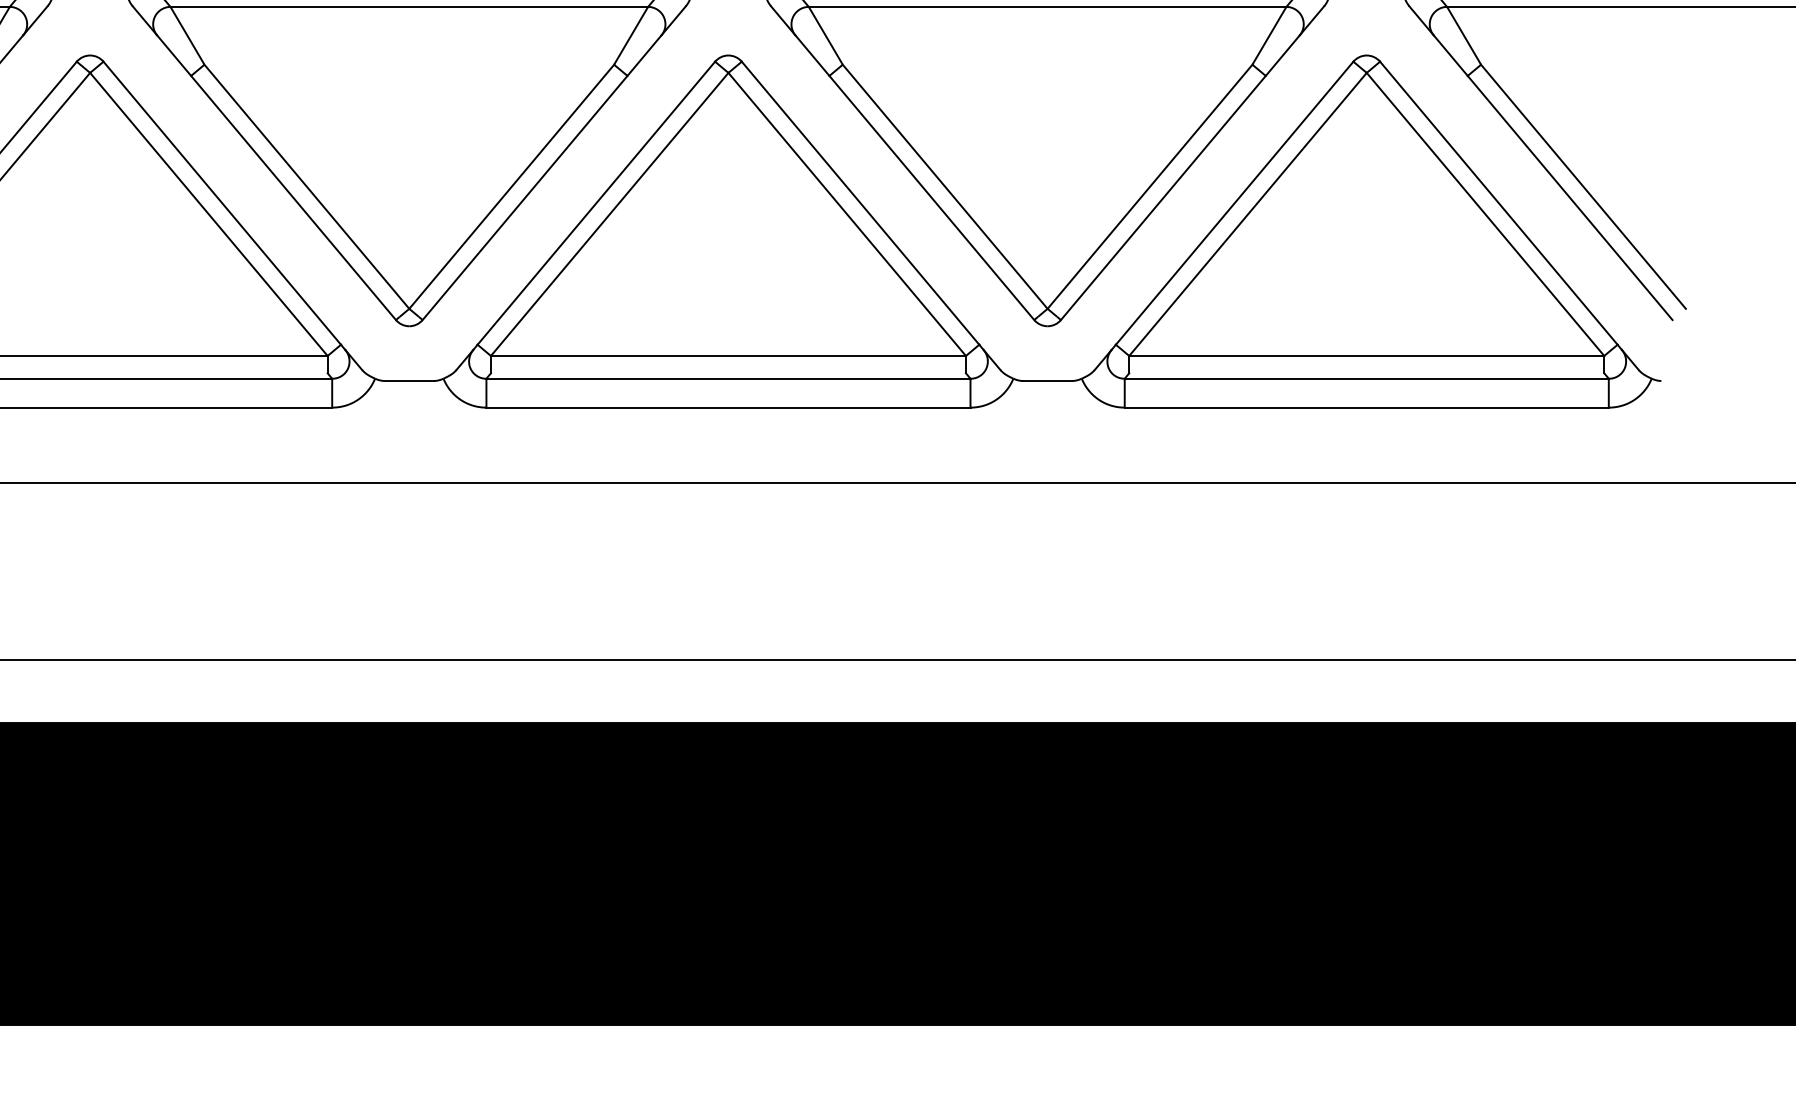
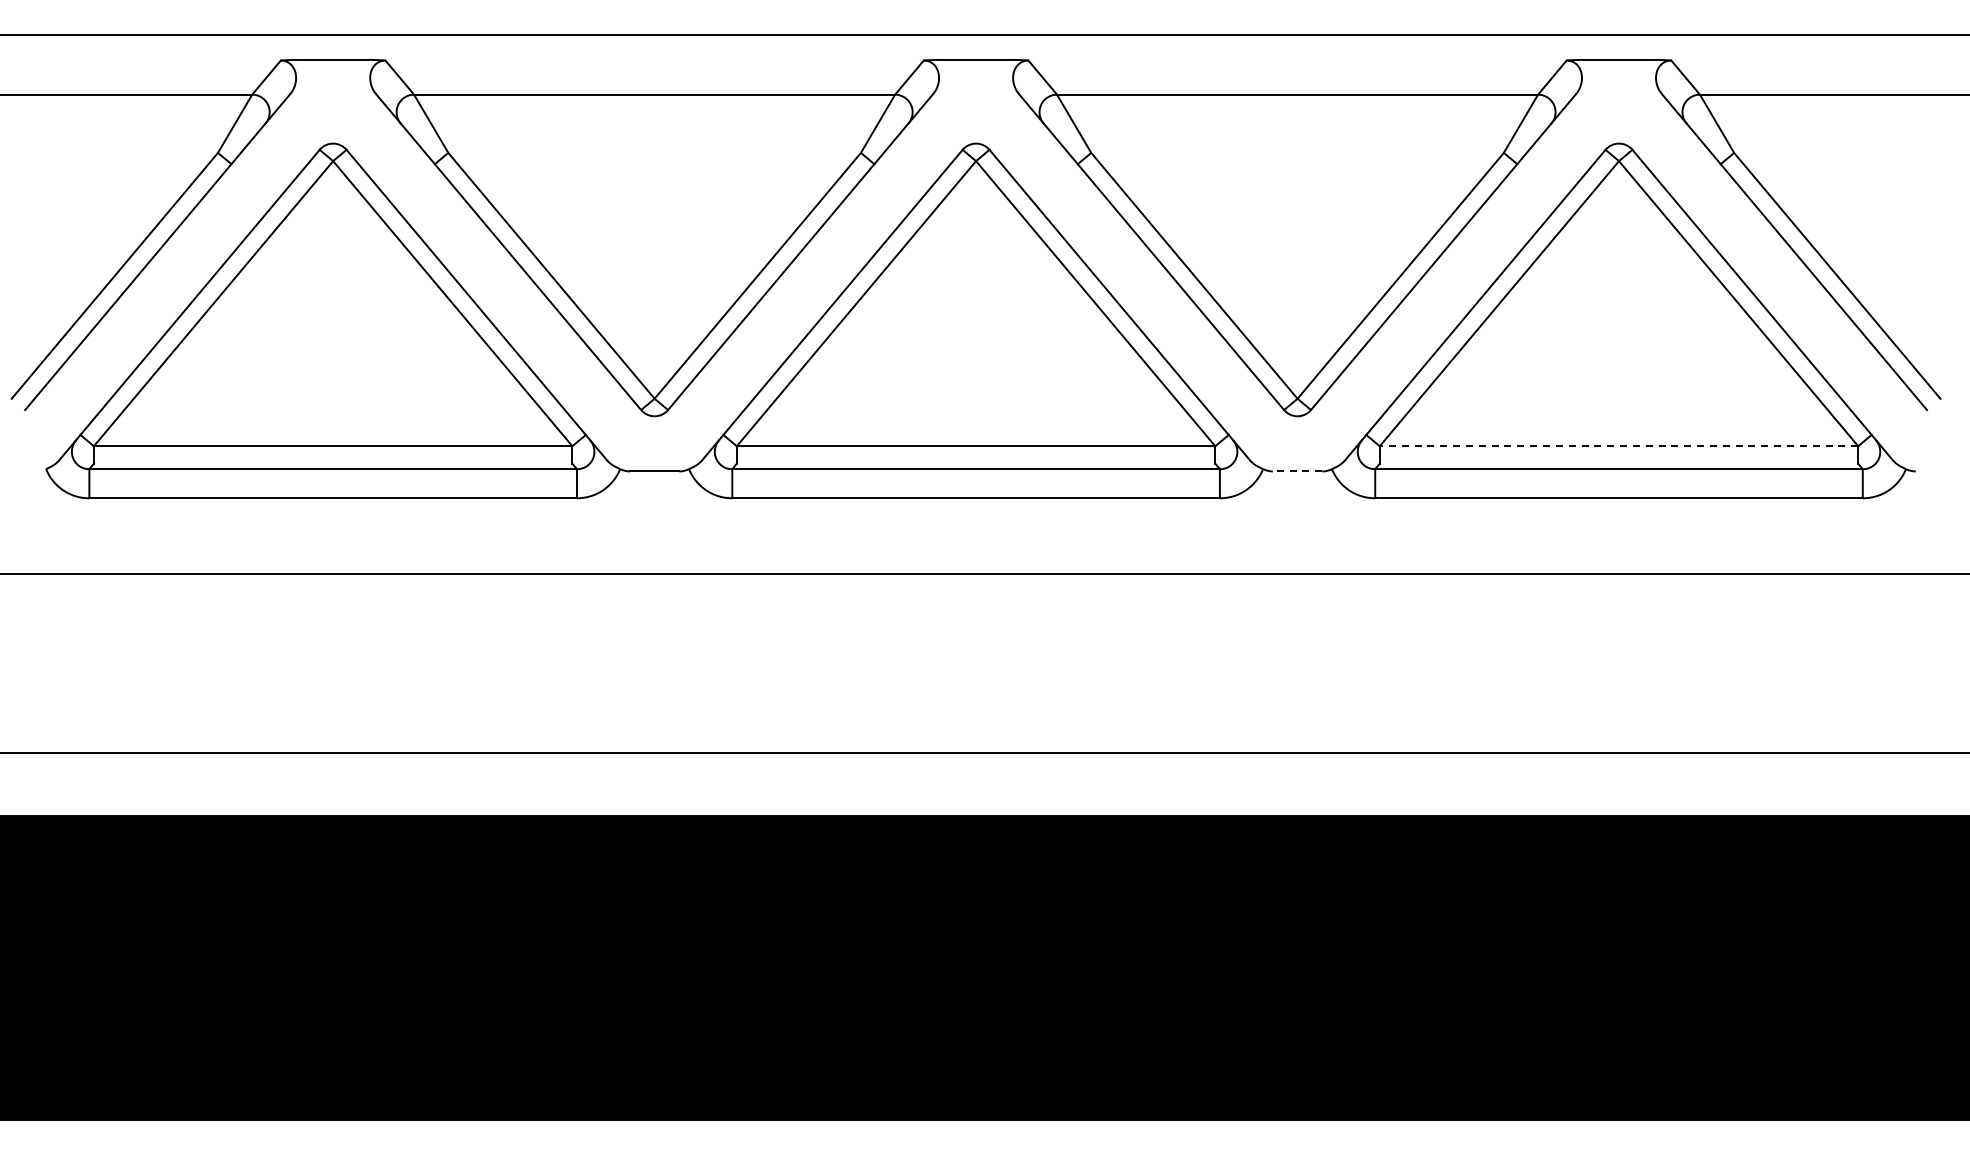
line: (1366, 356) -> (1618, 446), solid -> dashed
line: (1047, 381) -> (1297, 471), solid -> dashed

